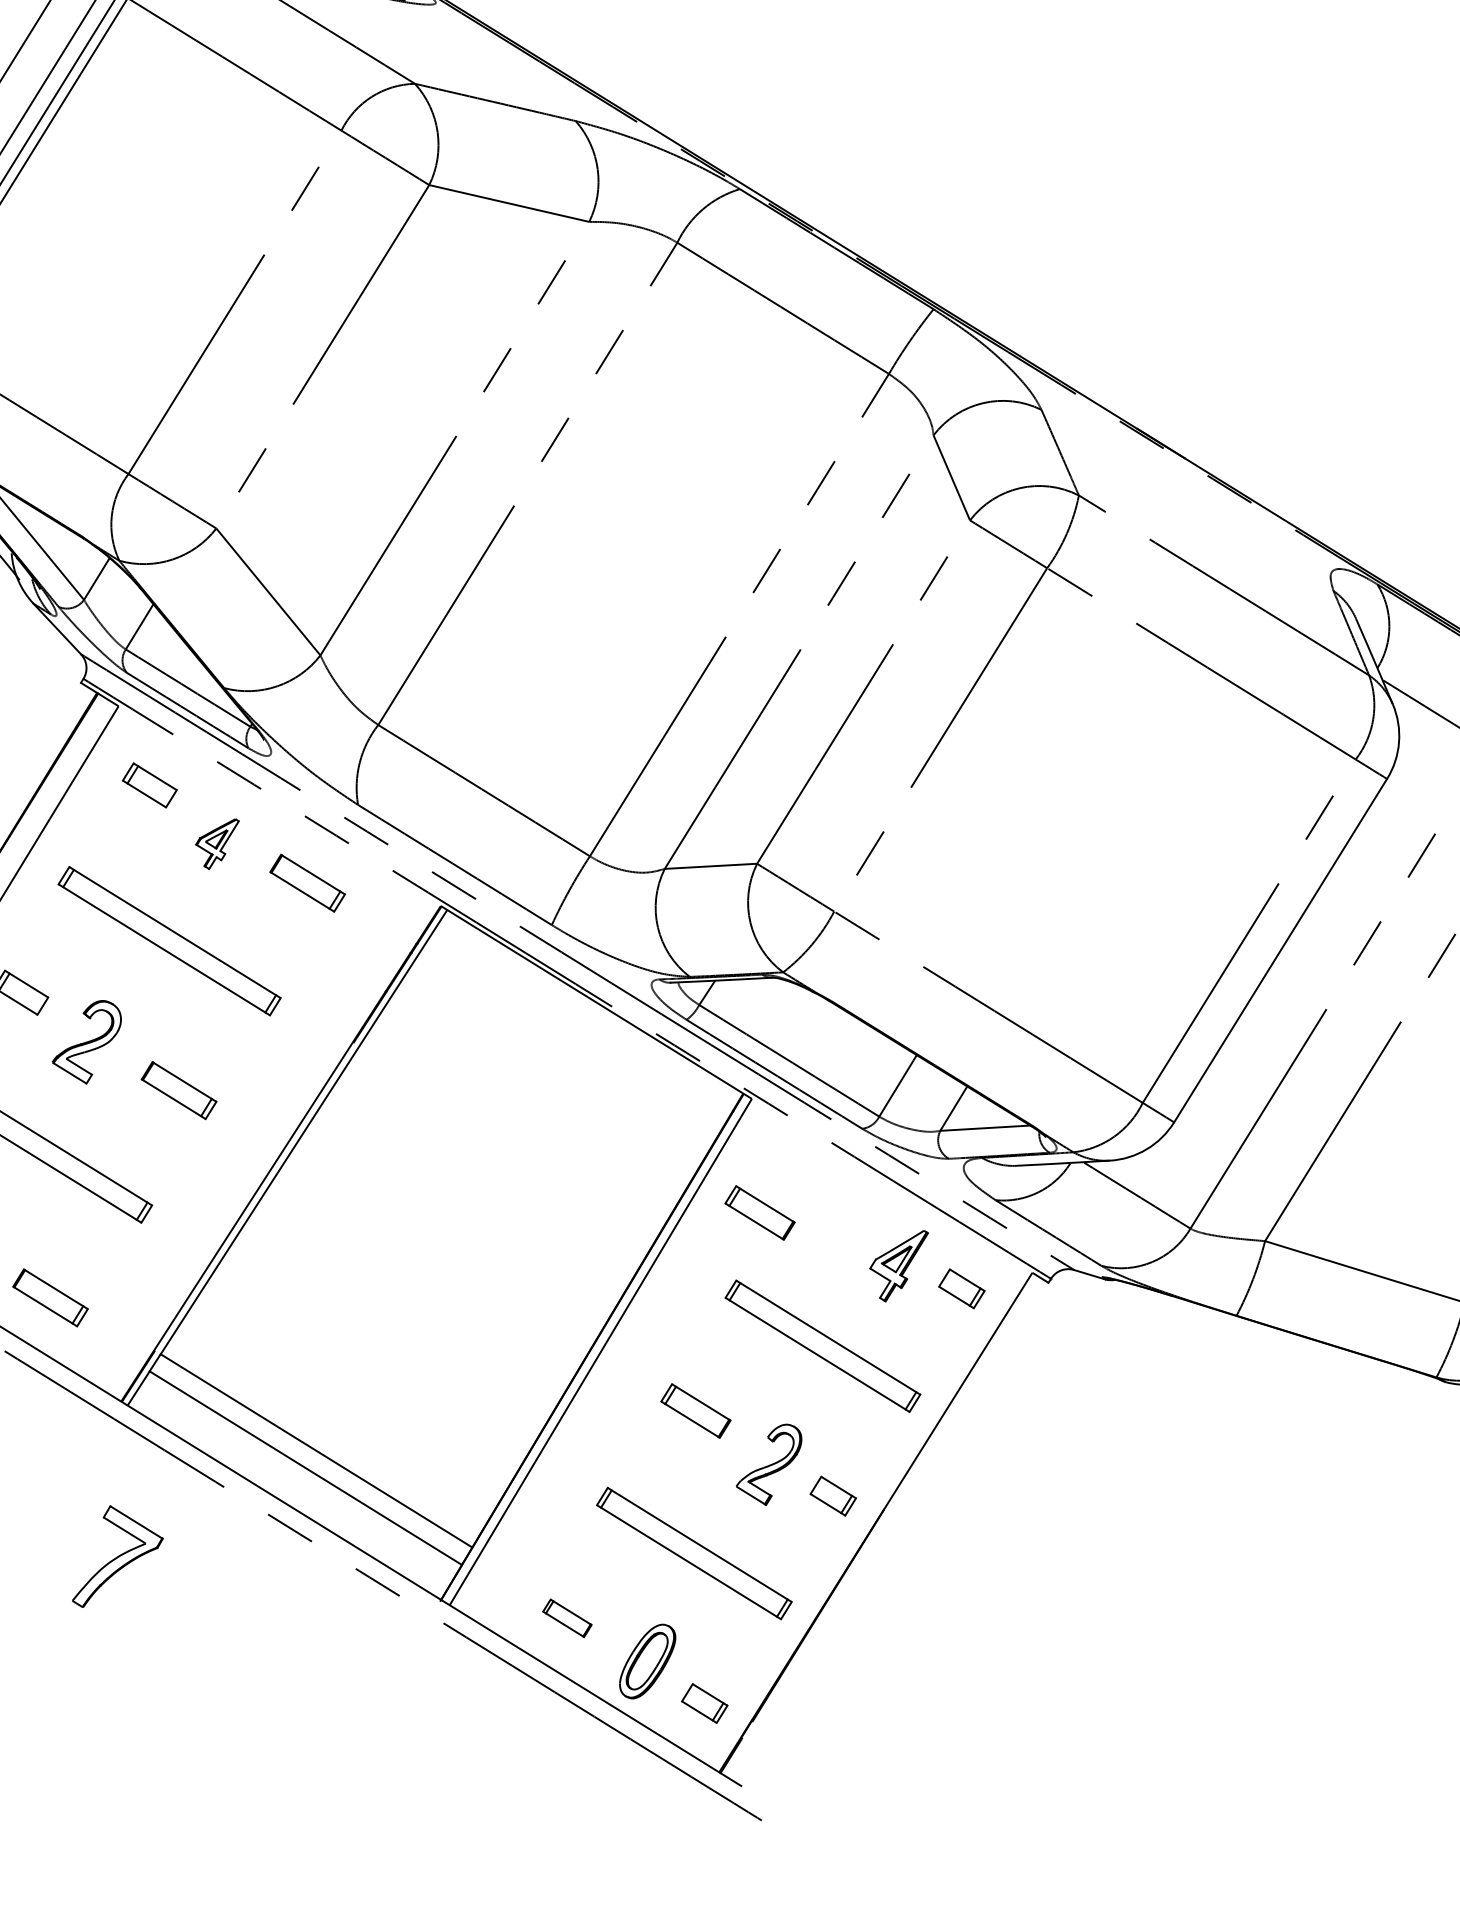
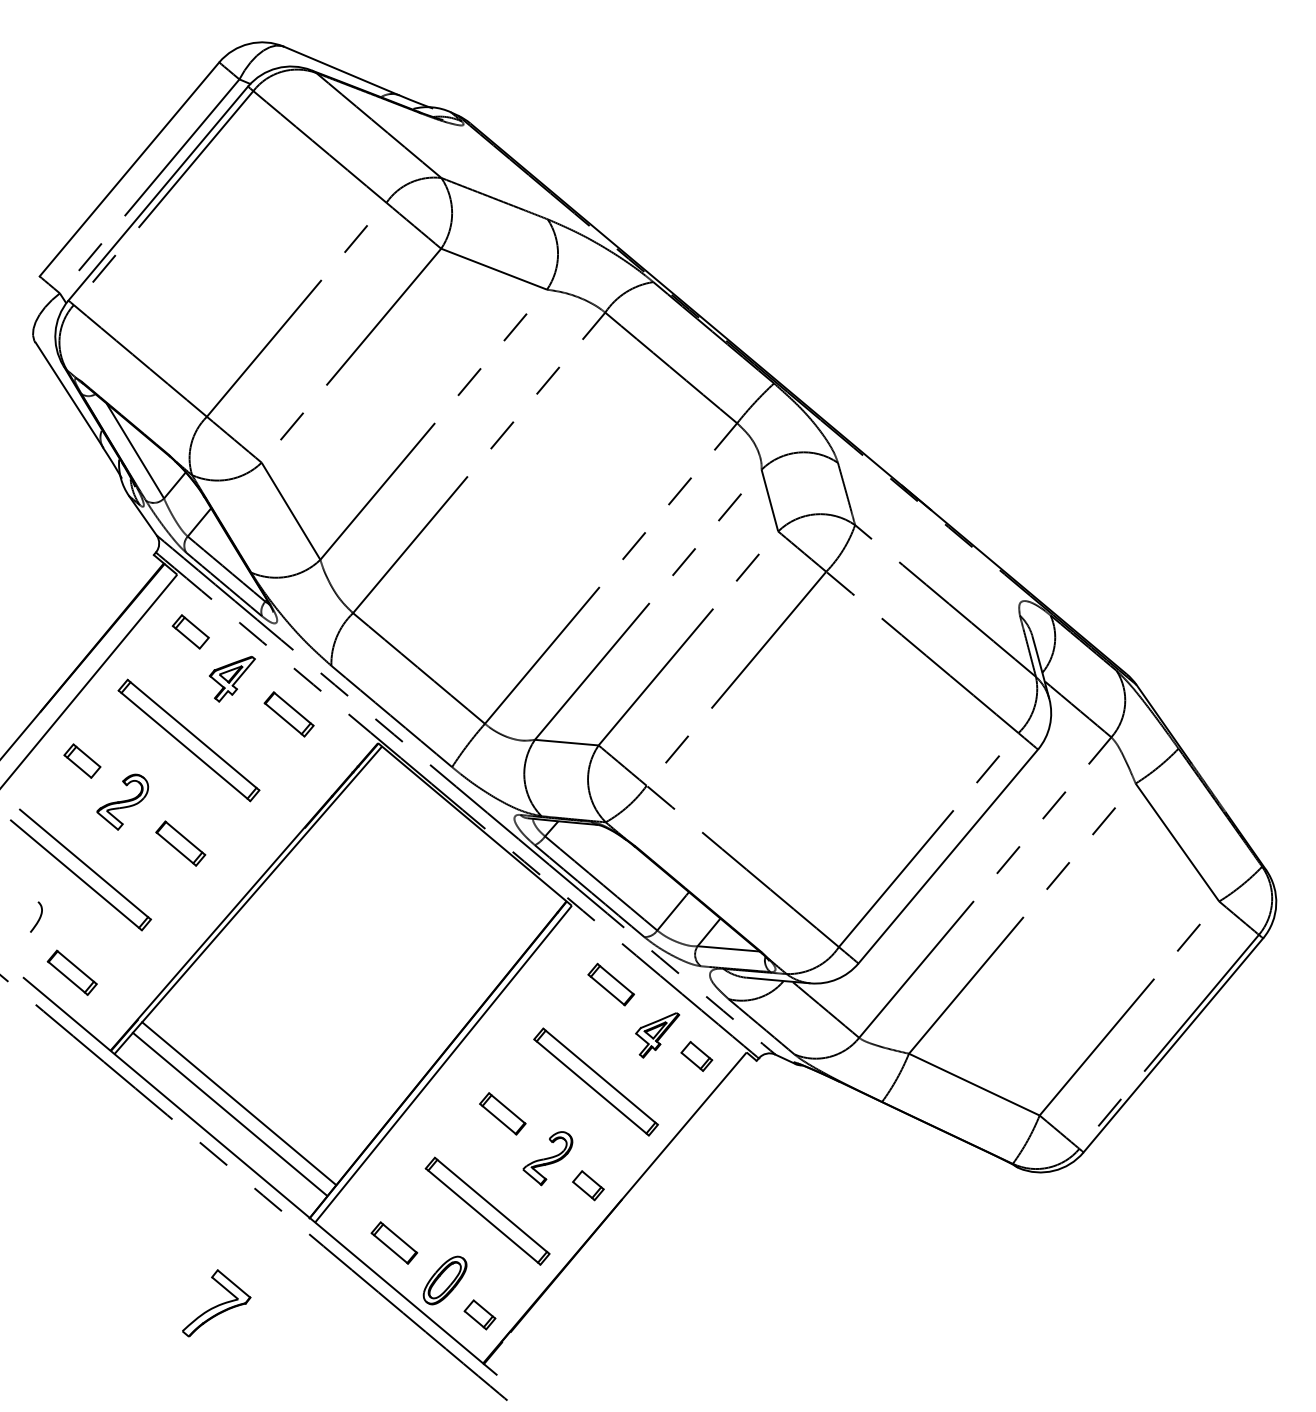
part: (219, 844) -> (232, 679), size x1.43
part: (758, 1212) -> (610, 984), moved
part: (115, 1554) -> (216, 1303), moved
part: (567, 1617) -> (394, 1242), size x1.43

